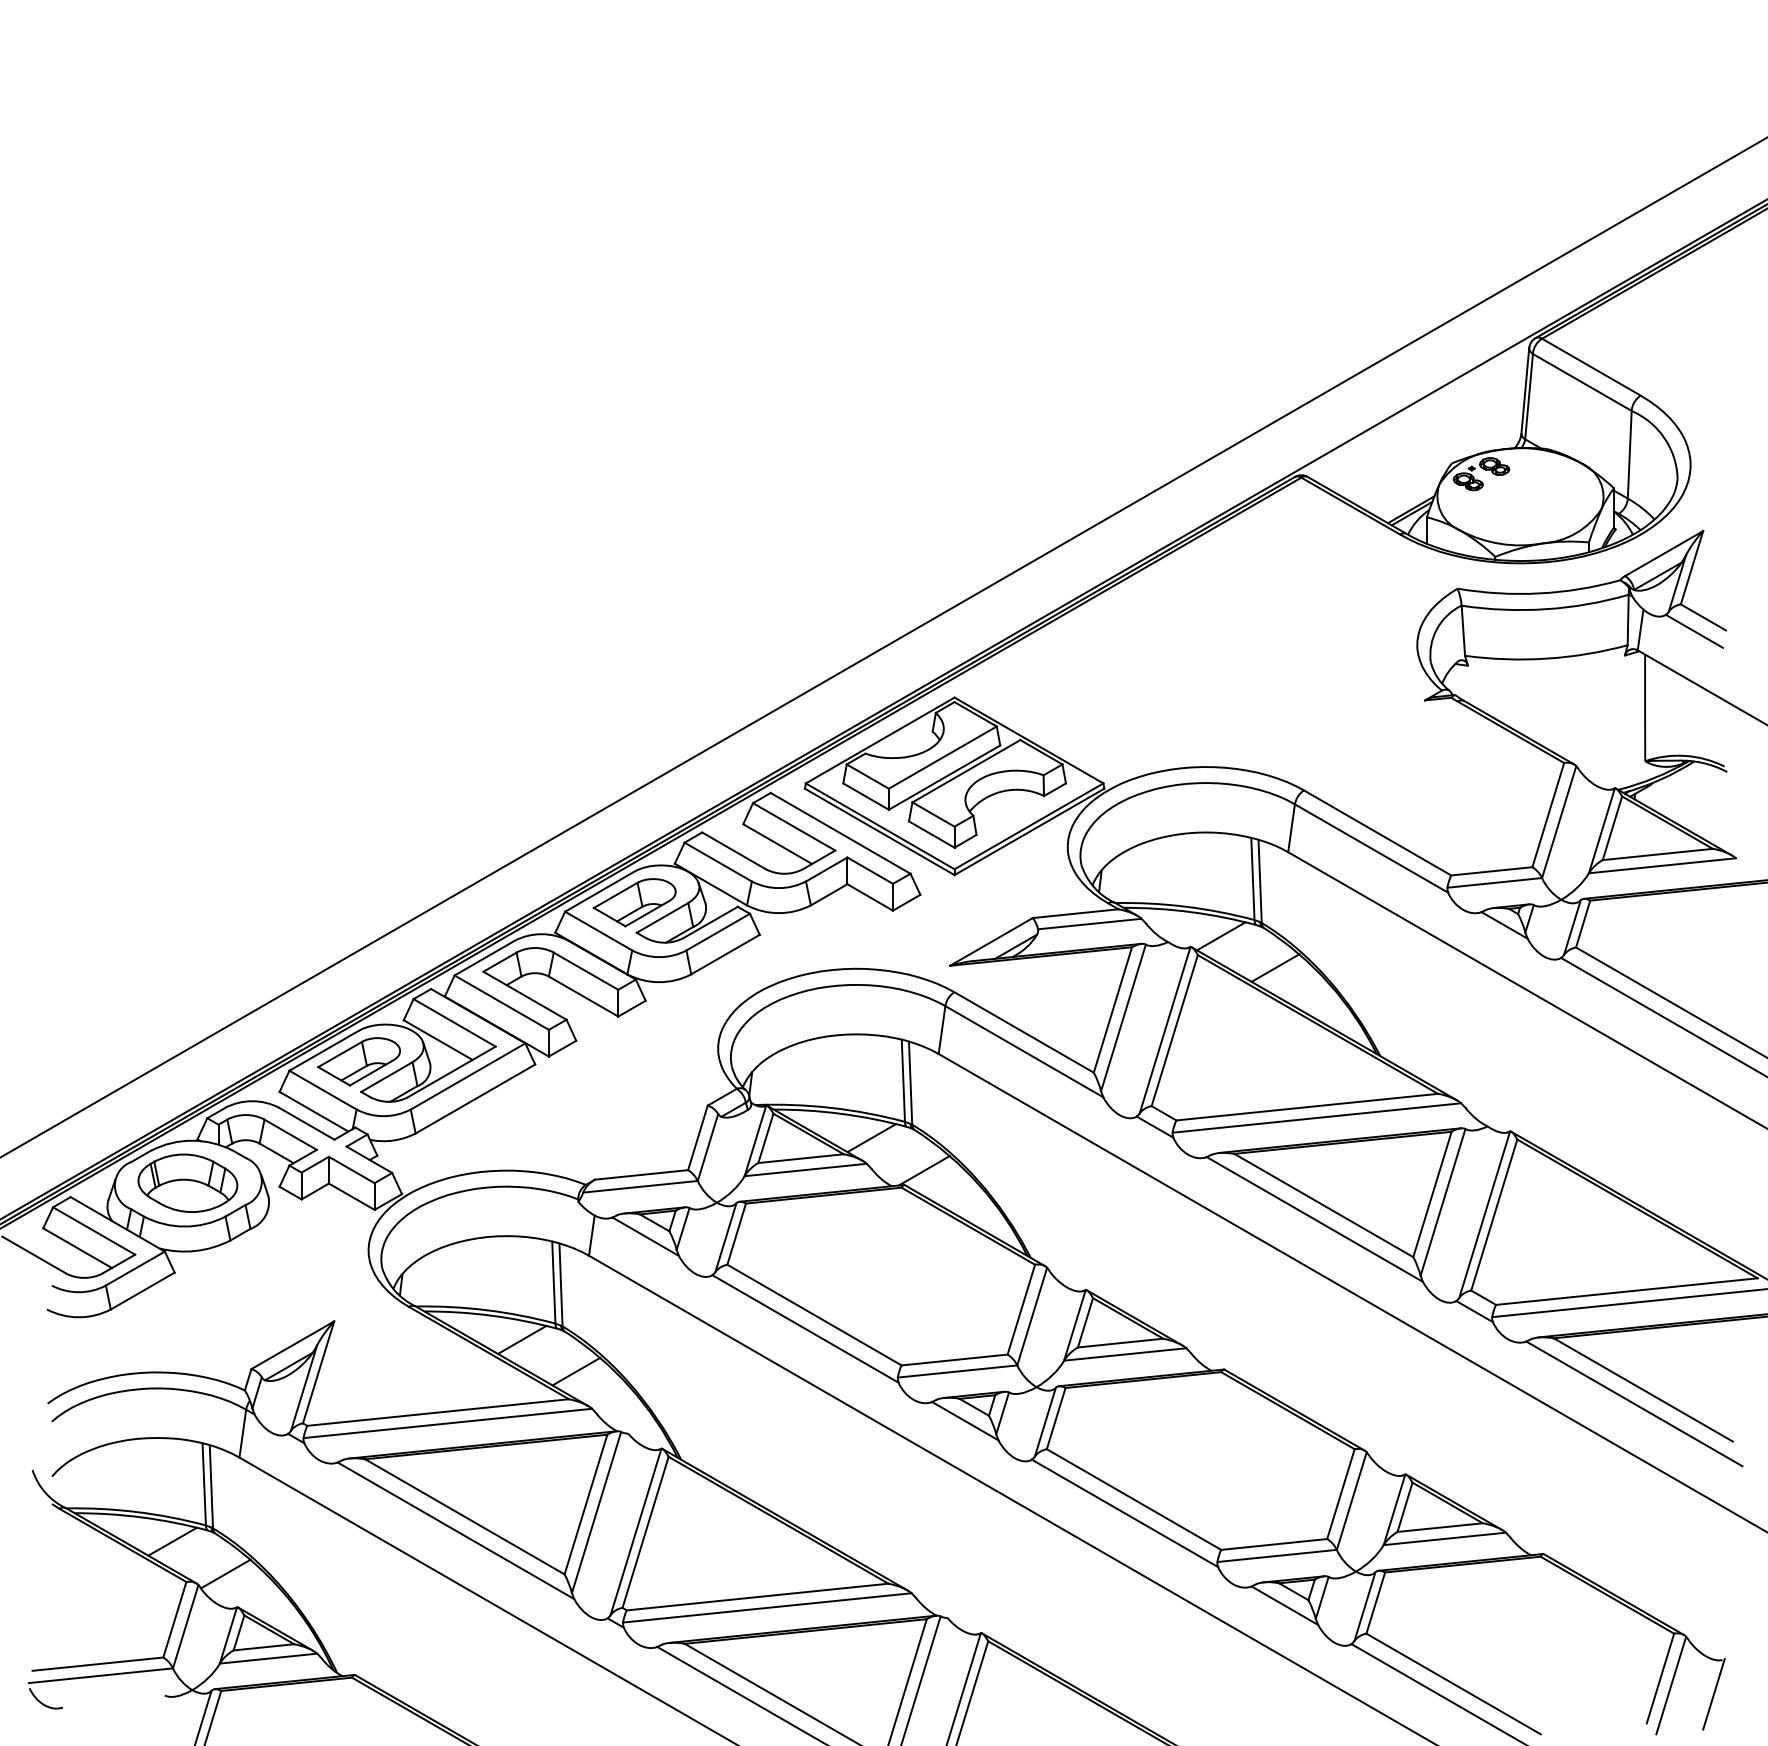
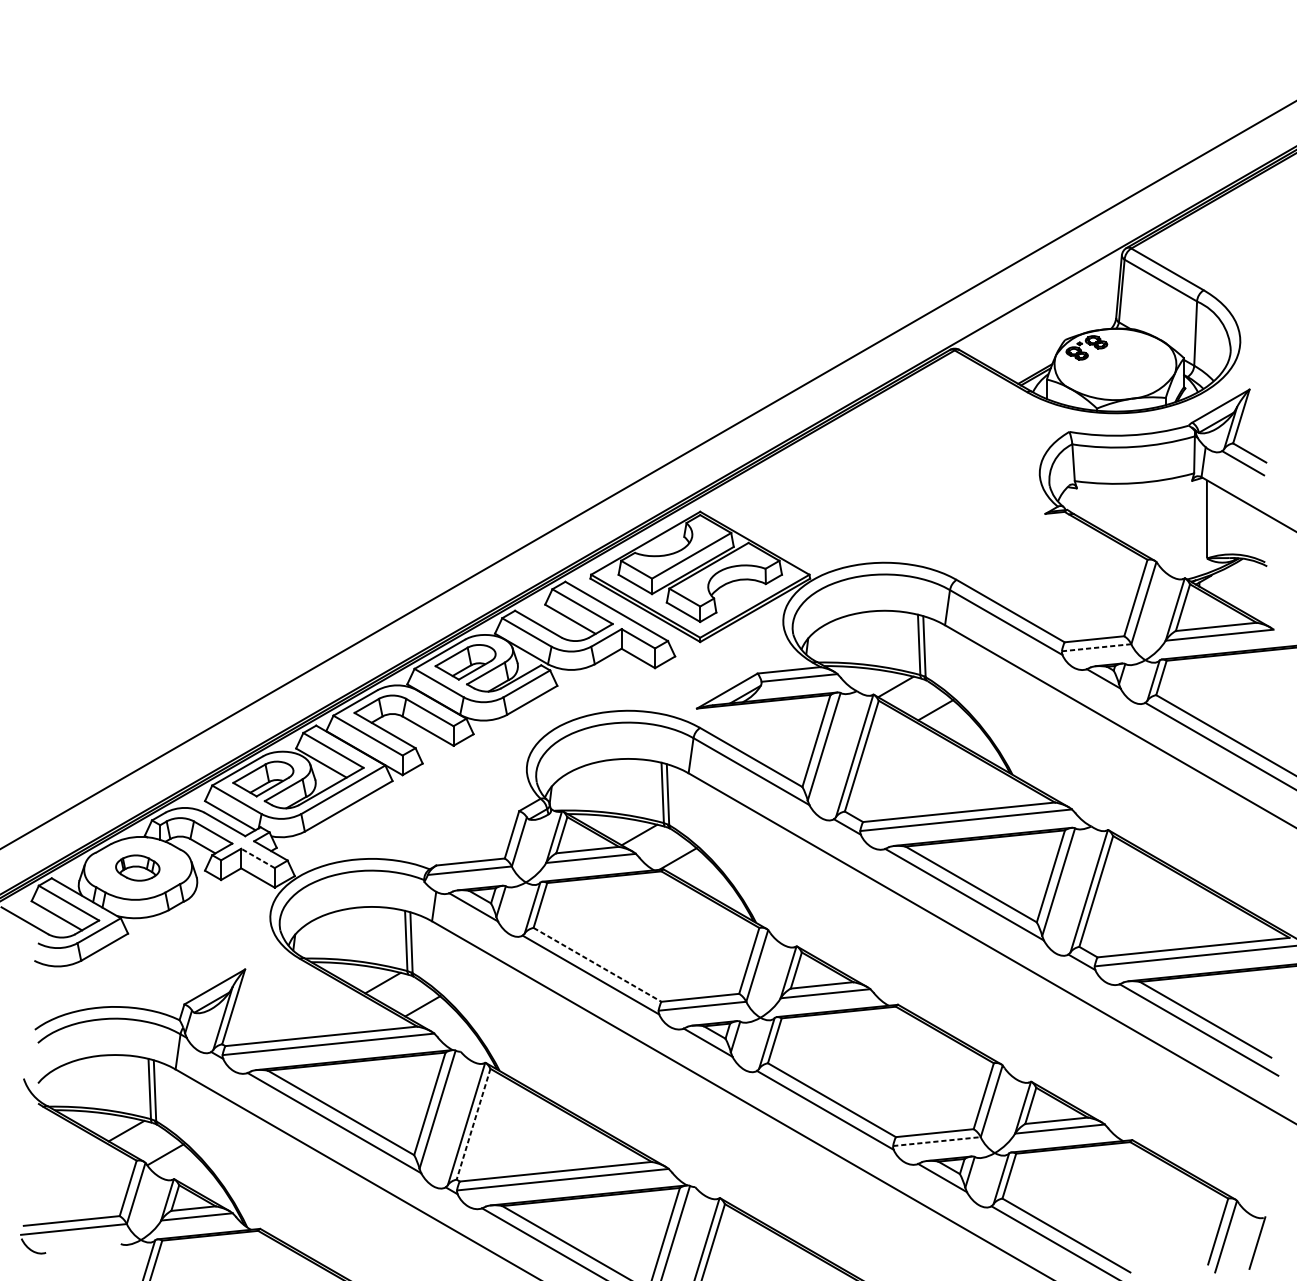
line: (1494, 882) -> (1096, 647), solid -> dashed
line: (351, 1169) -> (257, 858), solid -> dashed
part: (187, 1182) -> (137, 867), size x0.6
line: (814, 1315) -> (597, 965), solid -> dashed
line: (645, 1532) -> (473, 1124), solid -> dashed
line: (1277, 1555) -> (937, 1141), solid -> dashed

